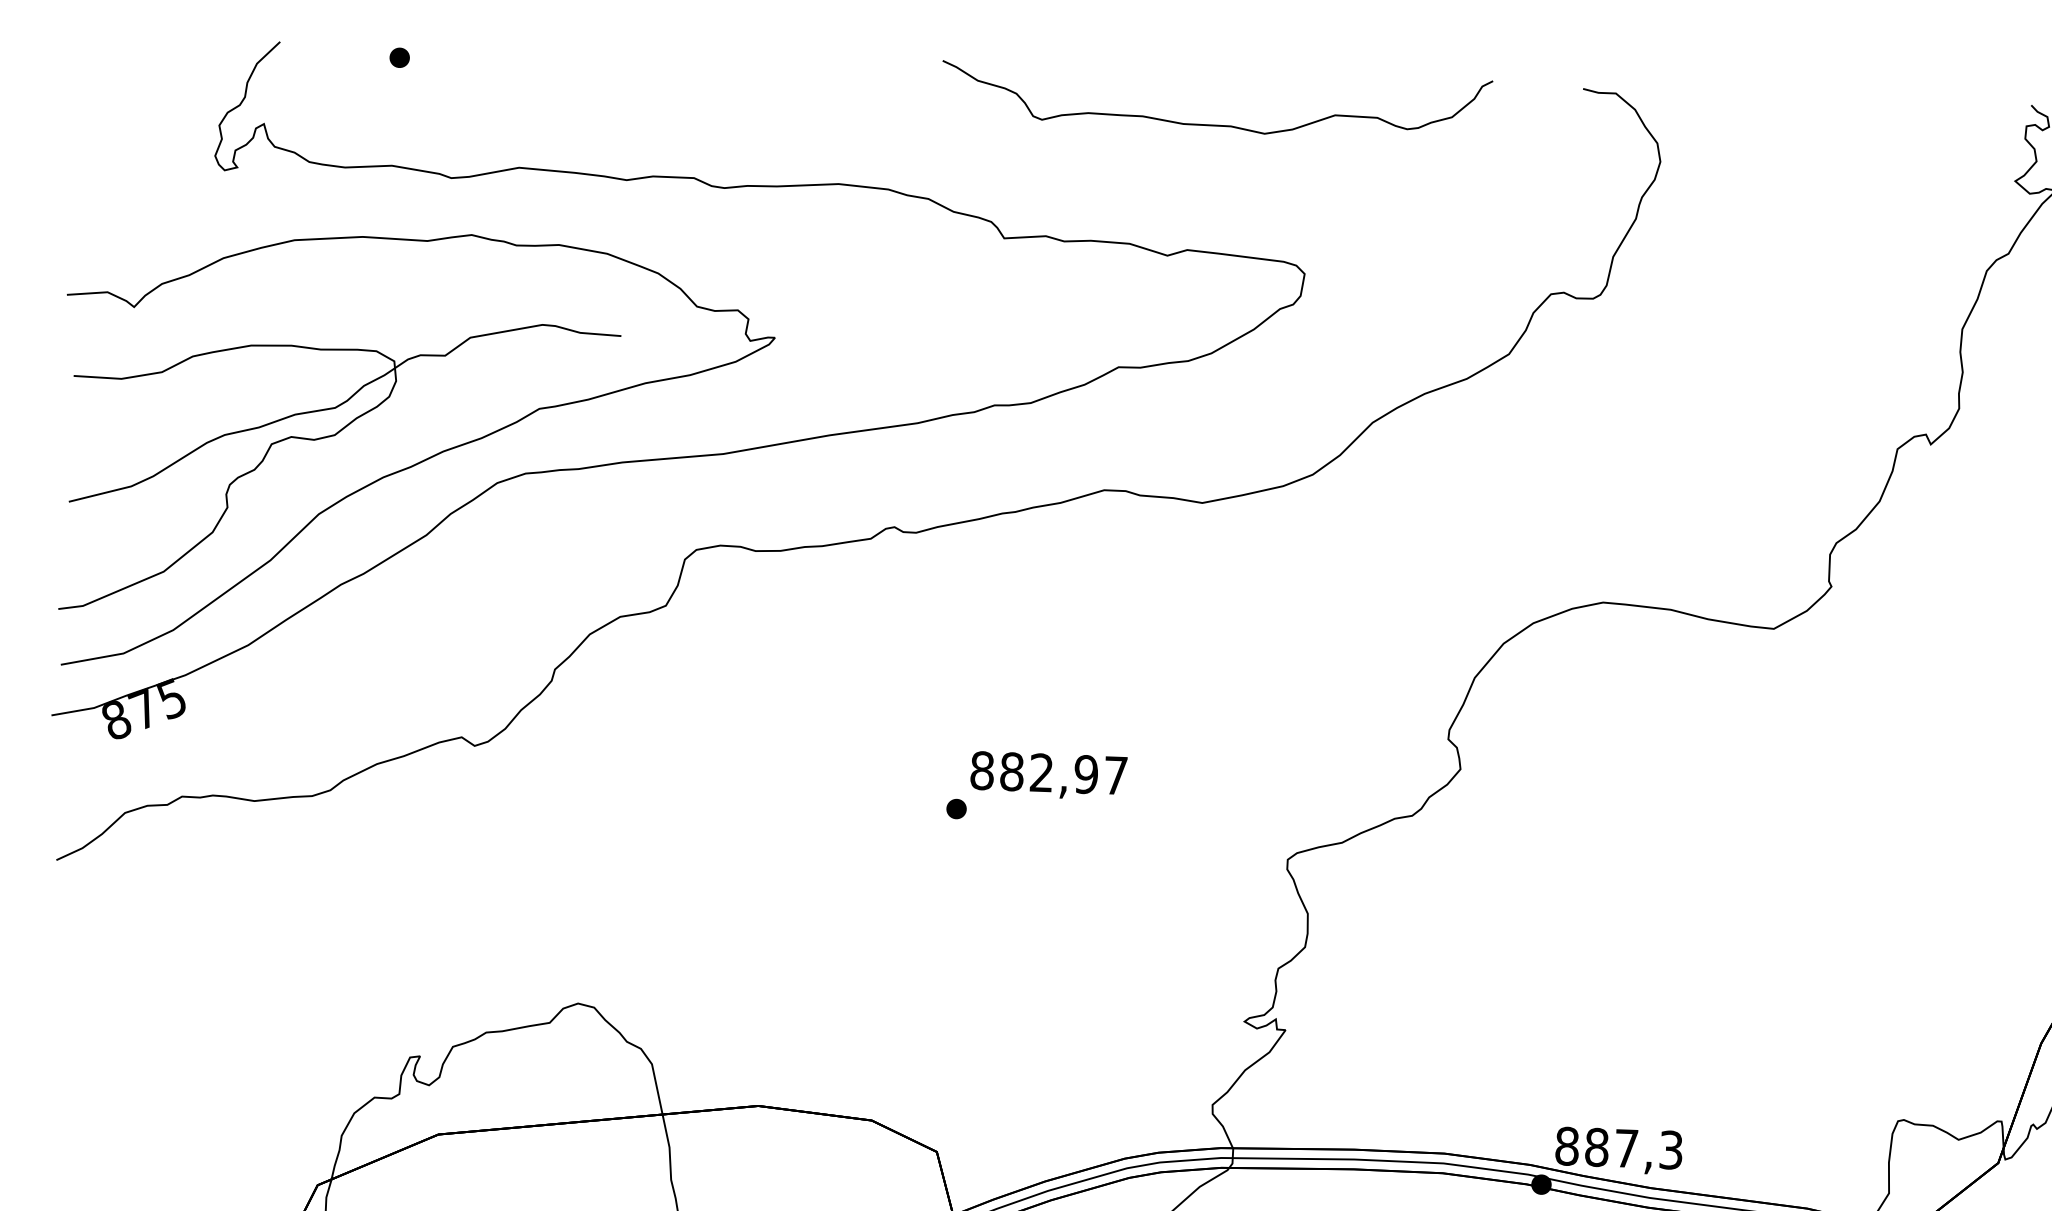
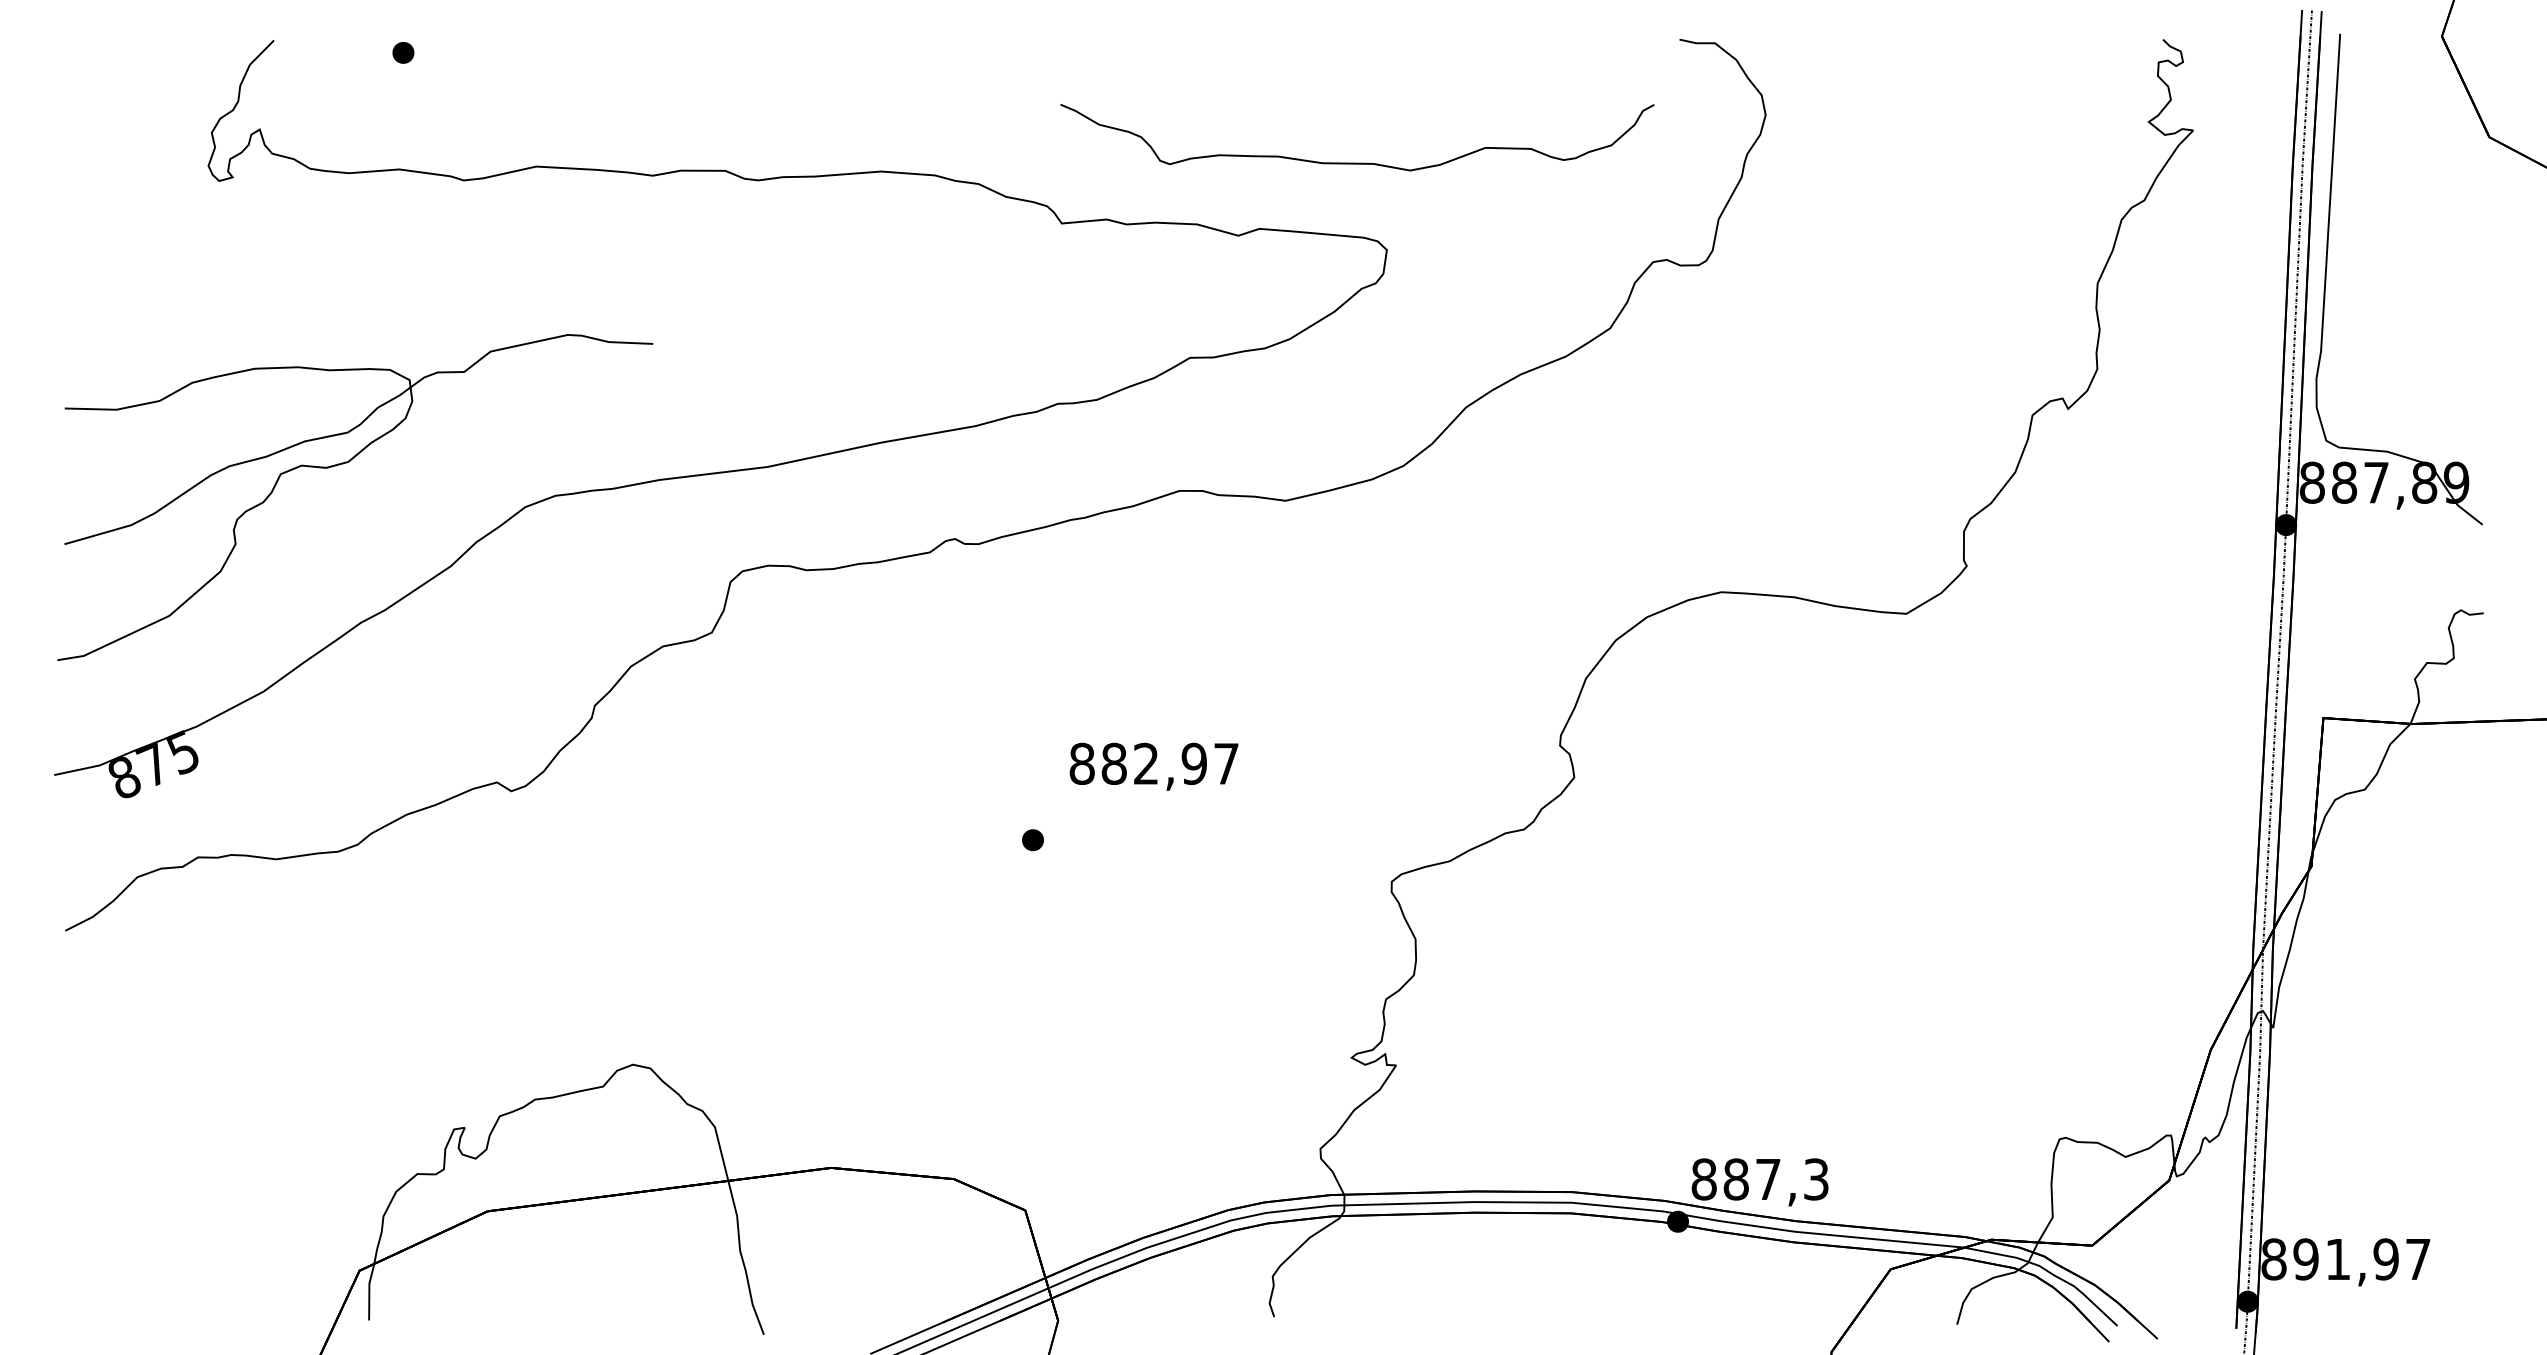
curve: (1216, 124) -> (1357, 162), moved
curve: (419, 461) -> (440, 487), removed
text: (1048, 775) -> (1153, 766), moved

